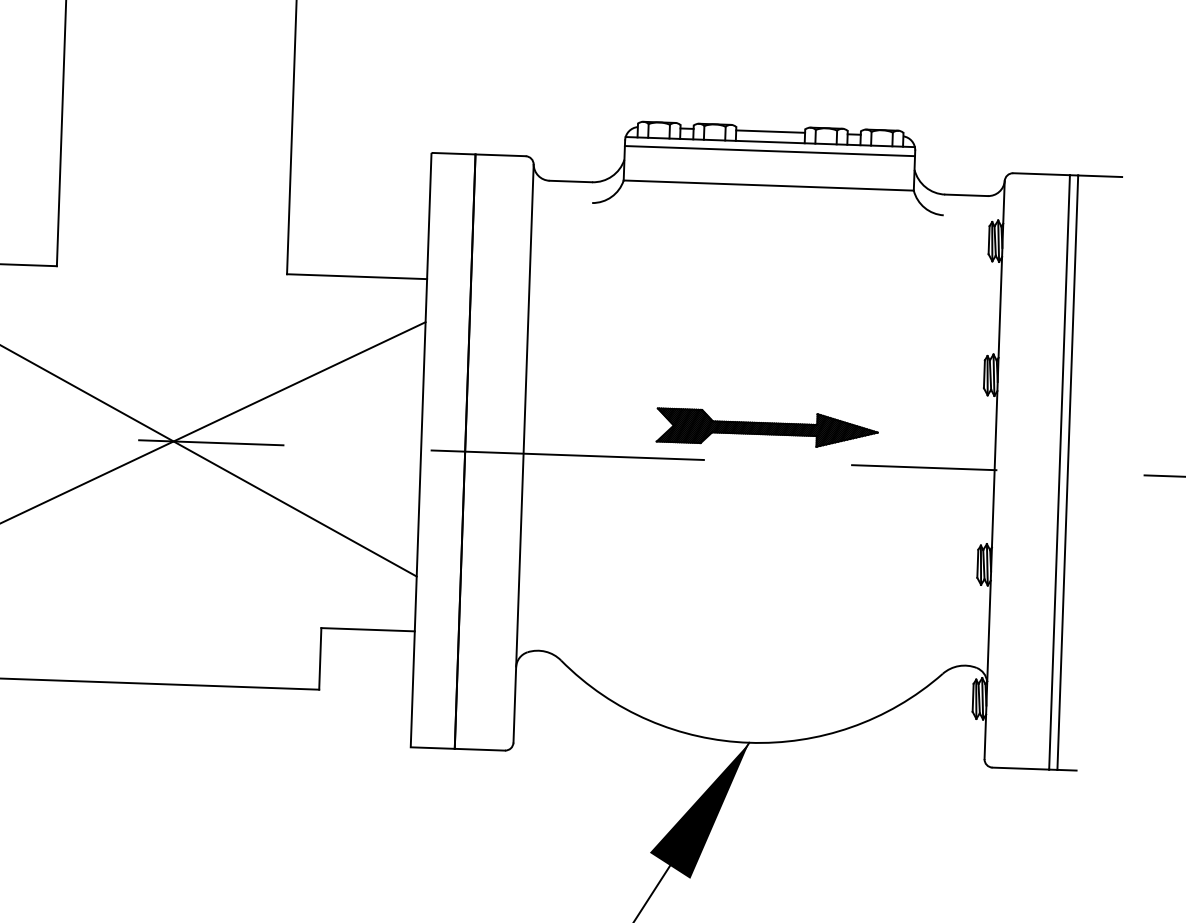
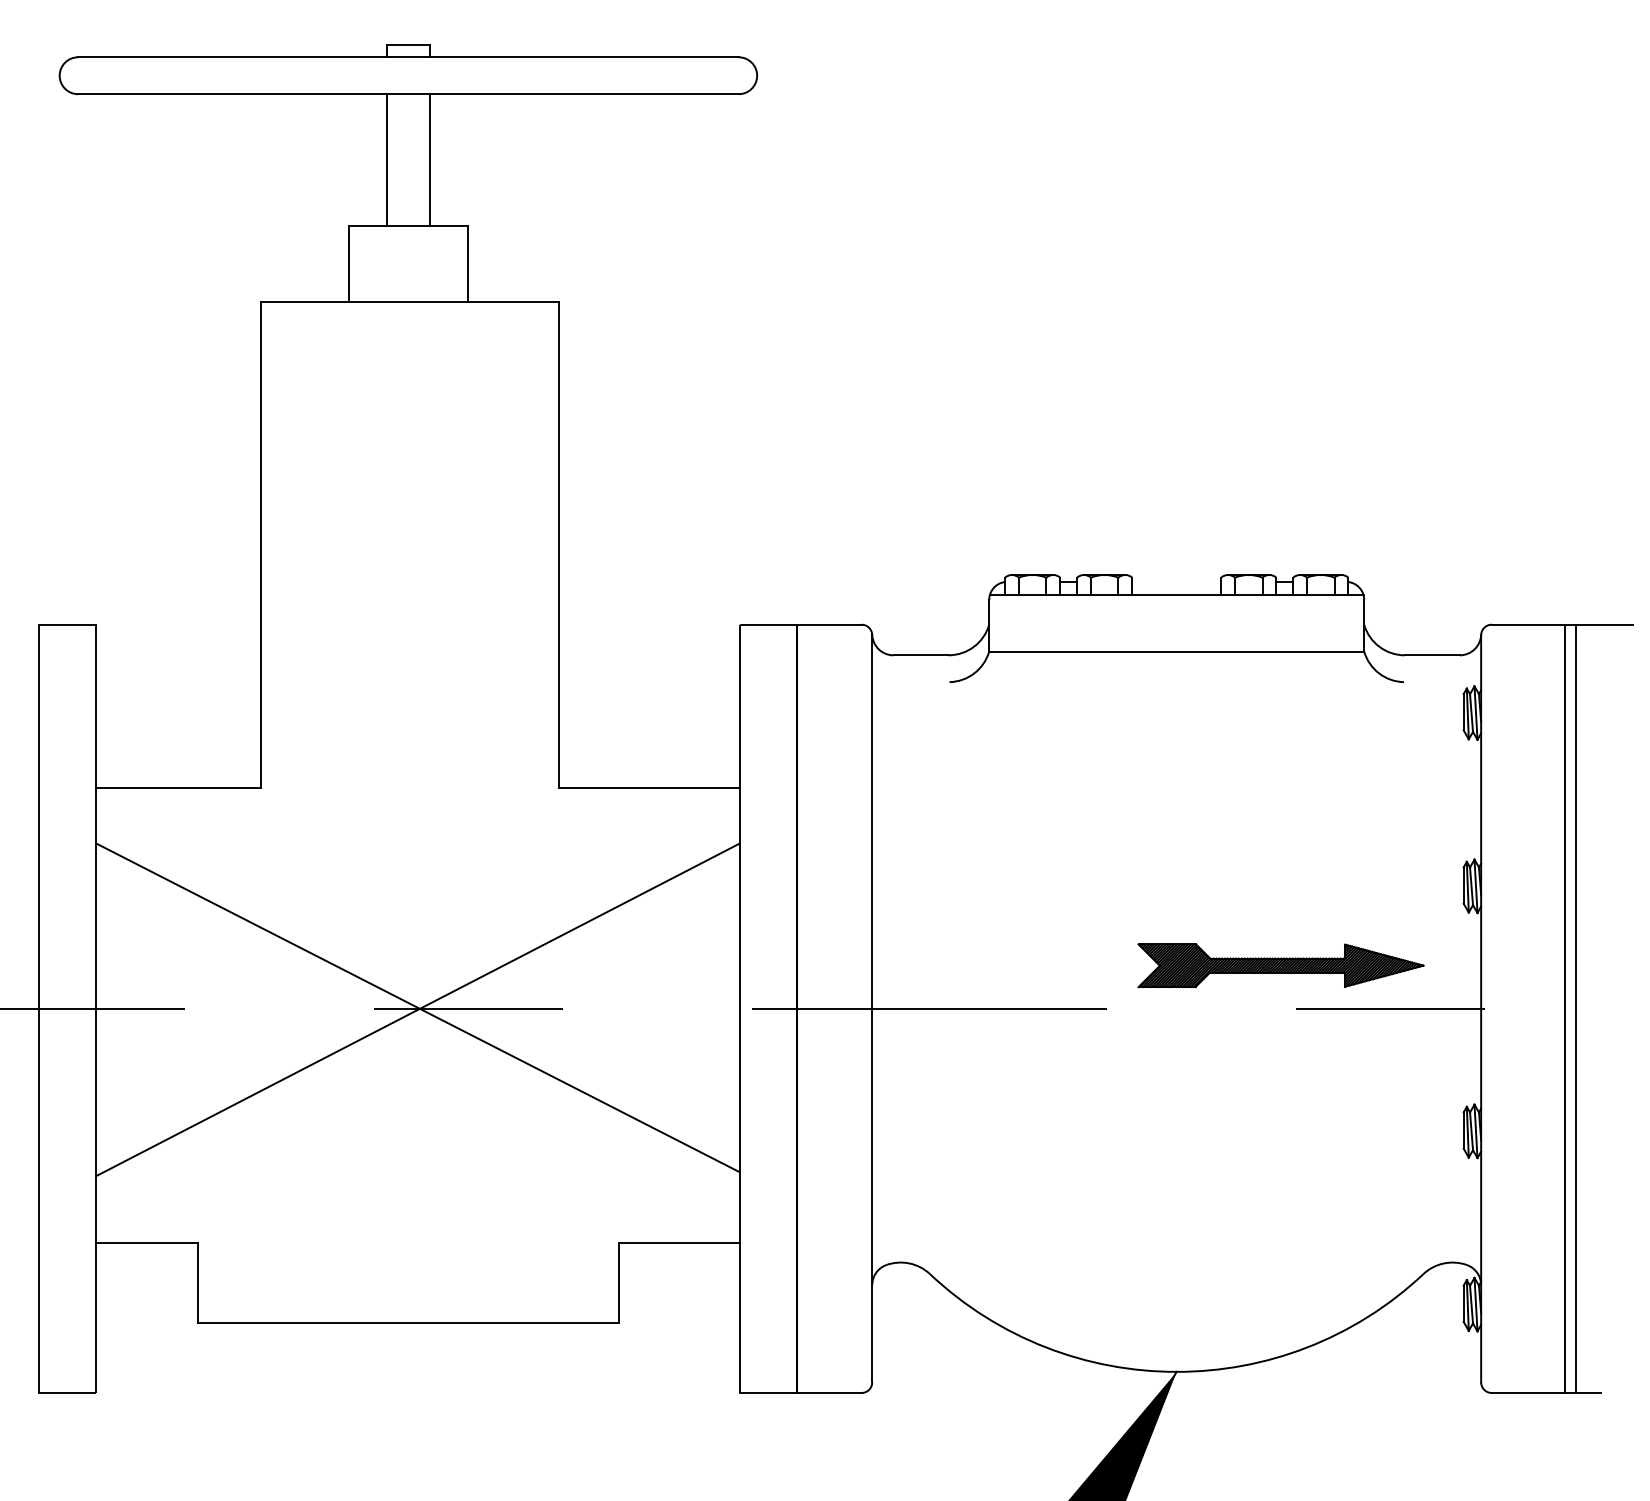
line: (770, 131) -> (1176, 581), removed
line: (769, 151) -> (1176, 607), removed
part: (767, 428) -> (1280, 965), moved

